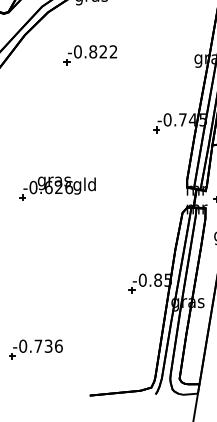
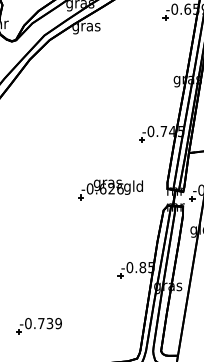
part: (89, 55) -> (84, 76), removed
part: (57, 188) -> (110, 189), moved
text: (58, 346) -> (58, 323), -0.736 -> -0.739

